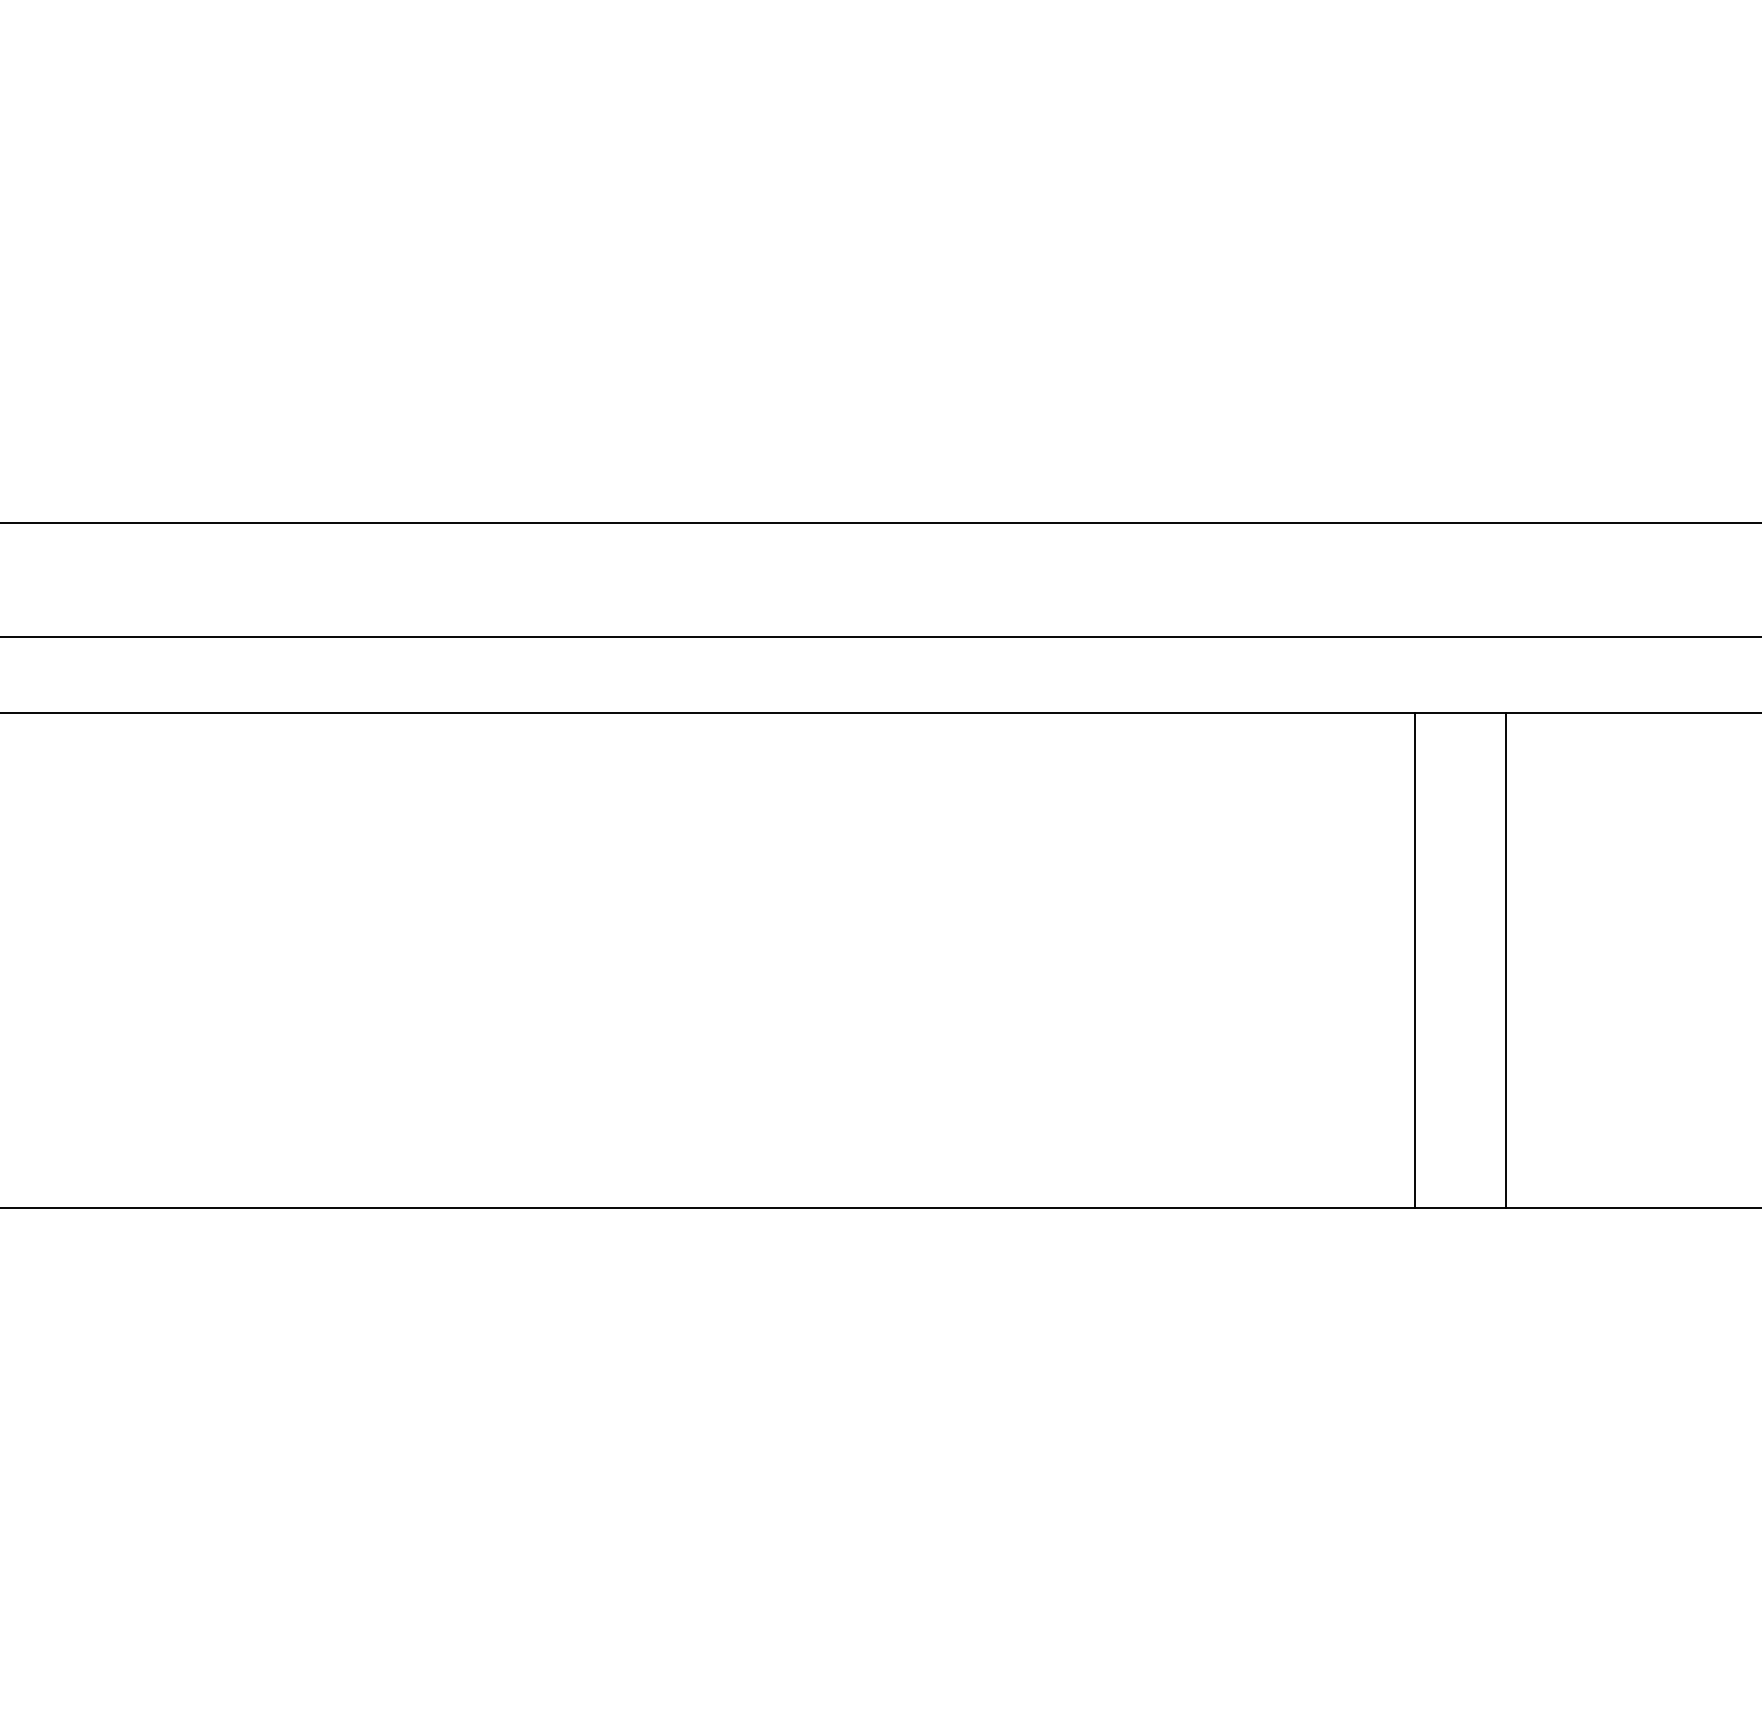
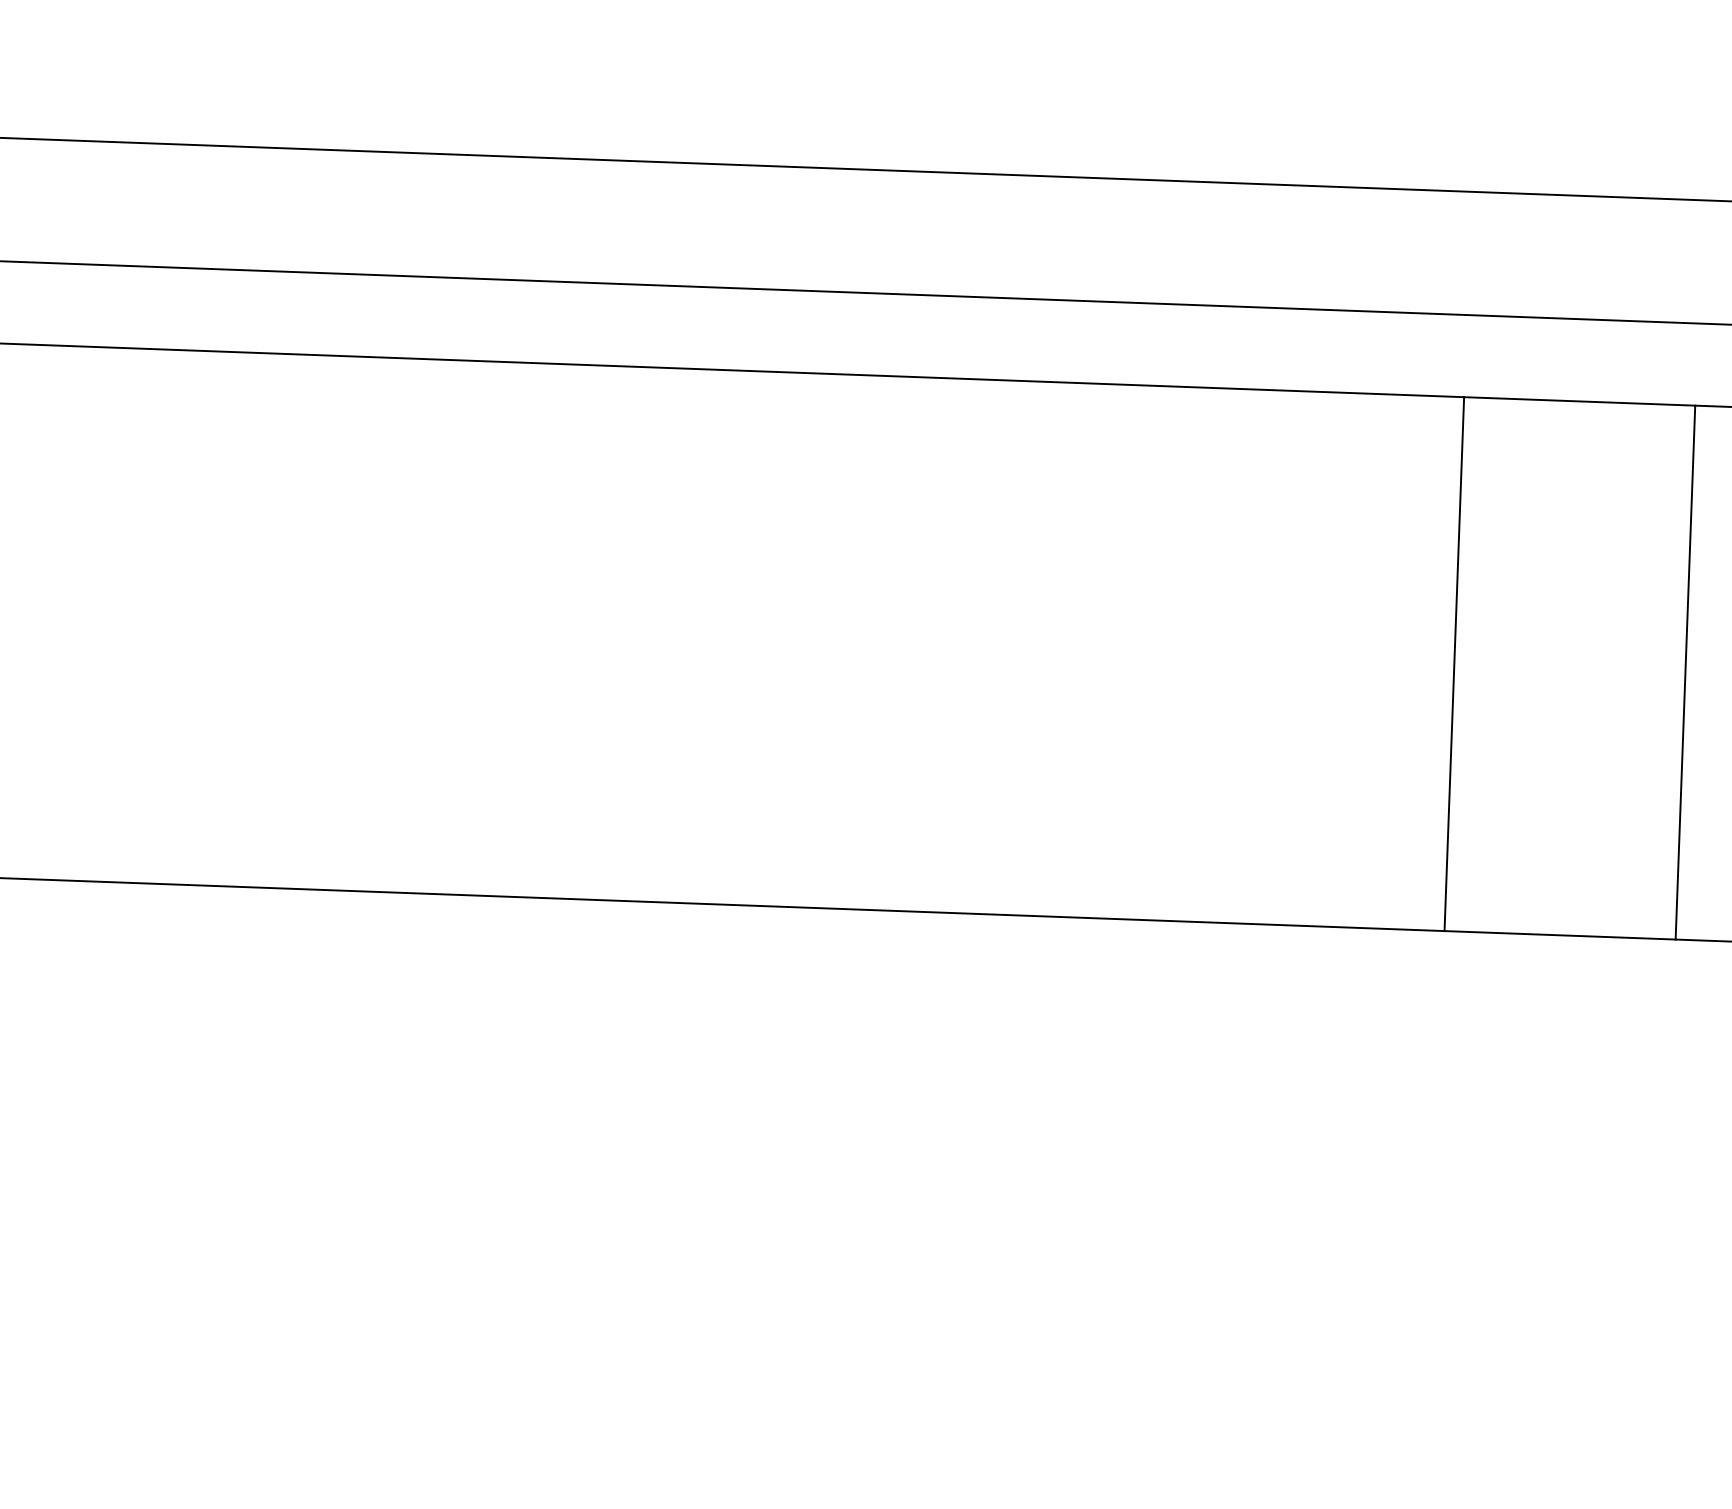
line: (1414, 960) -> (1454, 664), moved
line: (1505, 960) -> (1685, 672), moved

